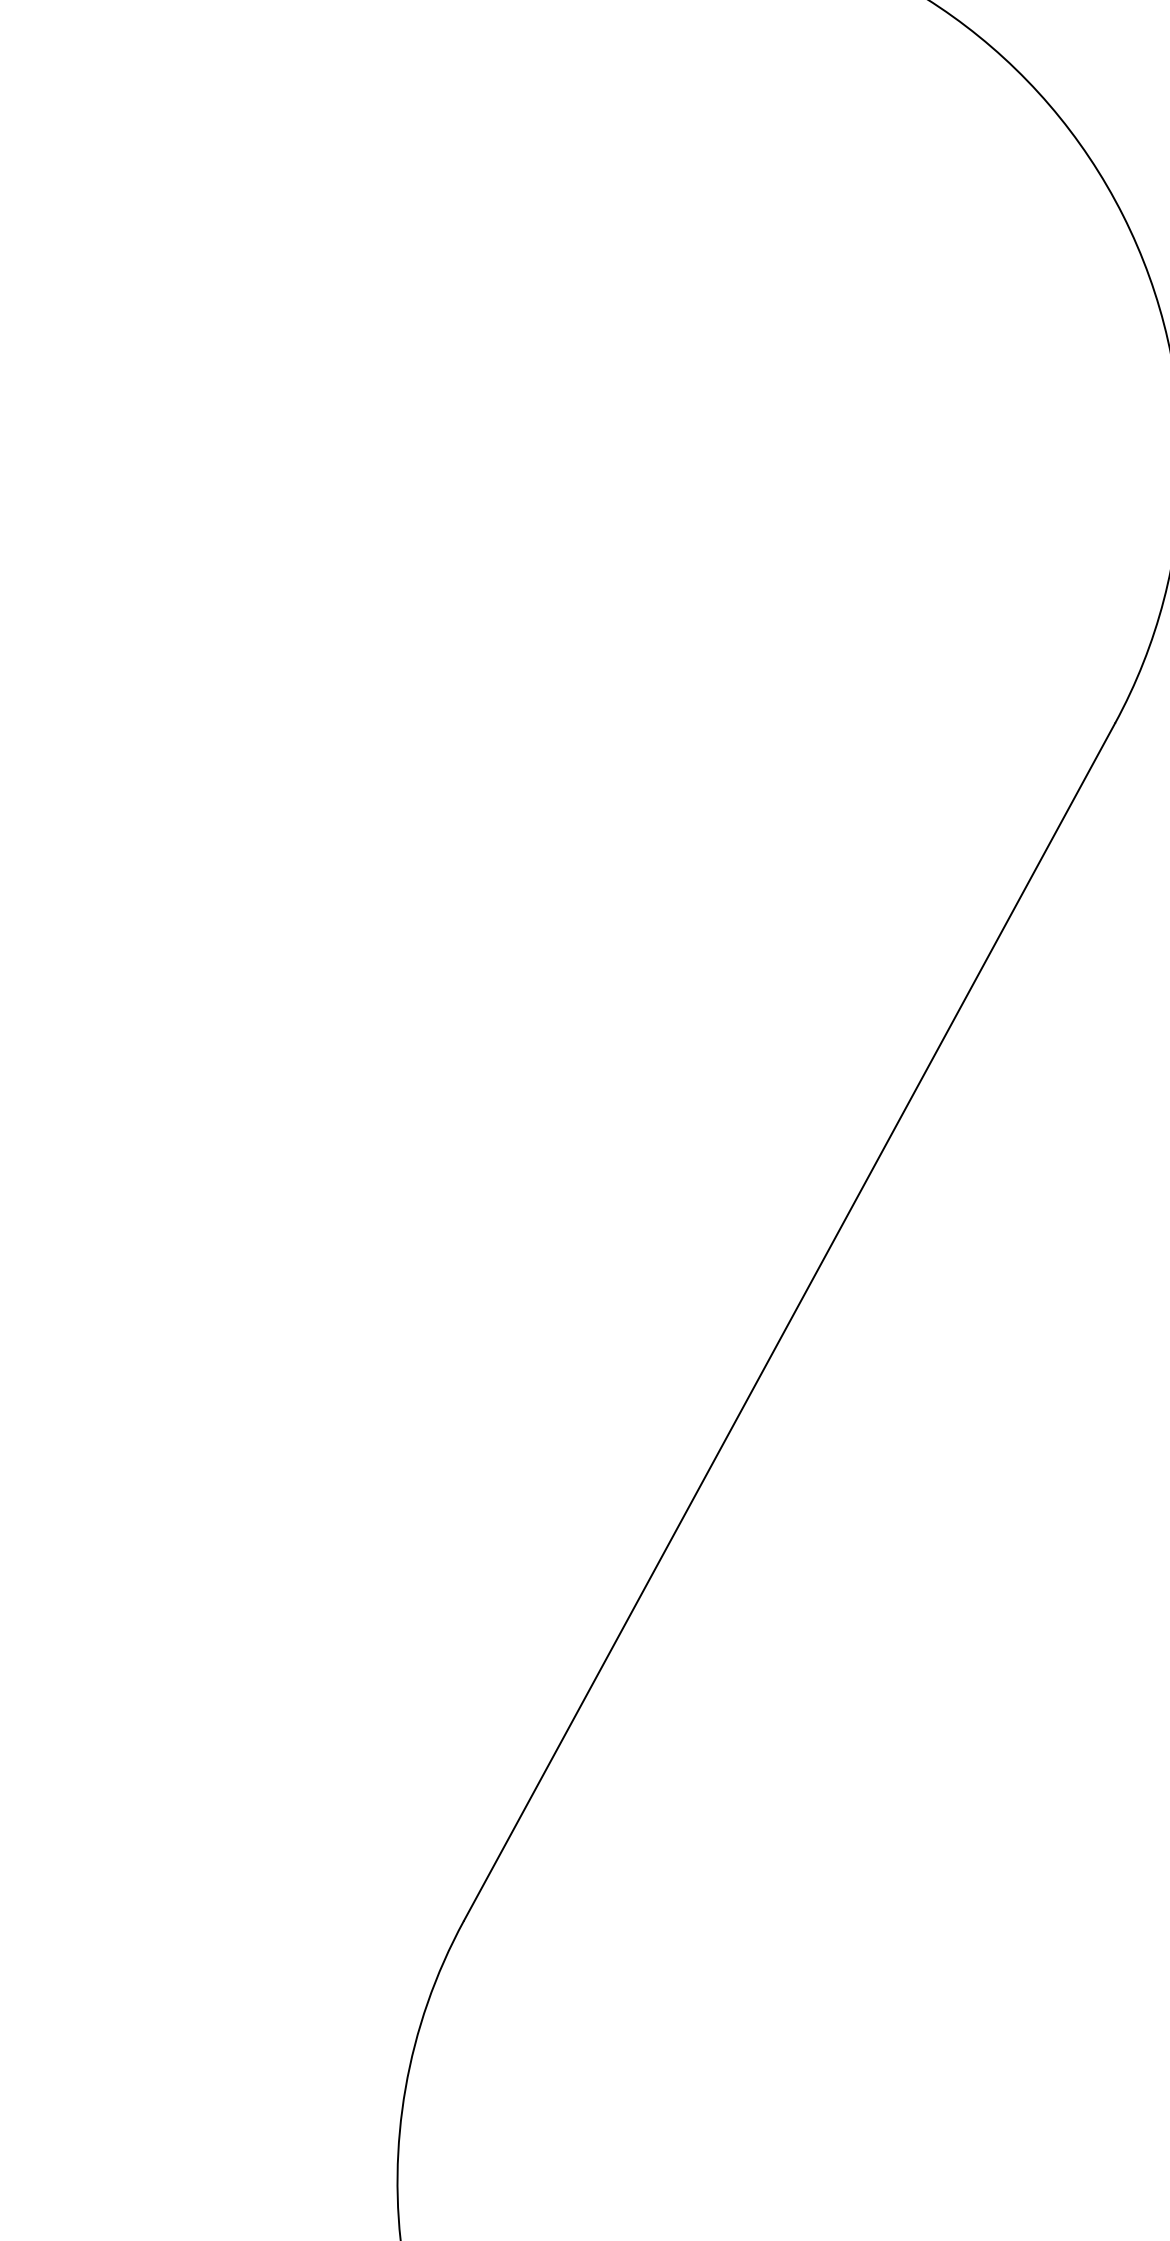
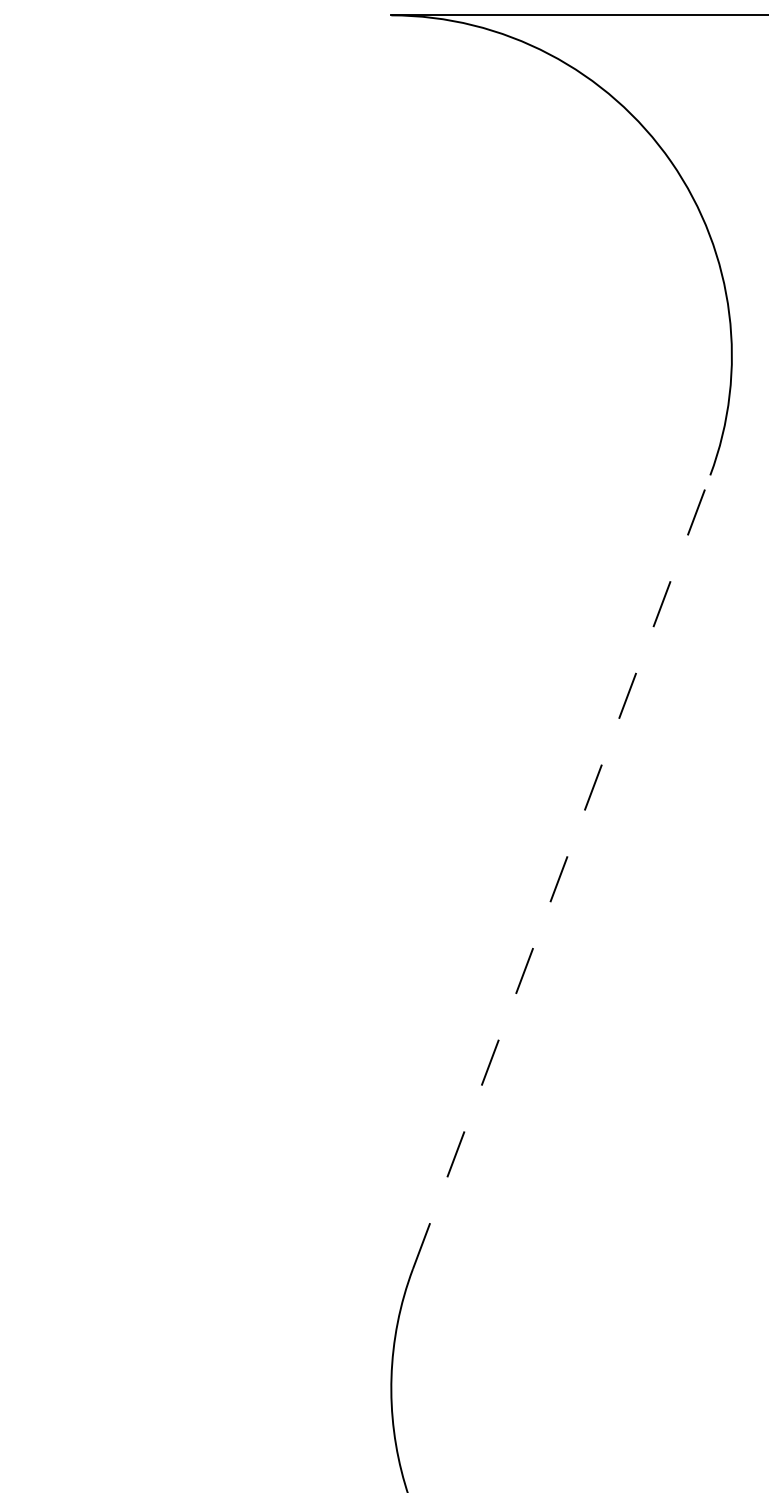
line: (789, 1322) -> (561, 872), solid -> dashed

